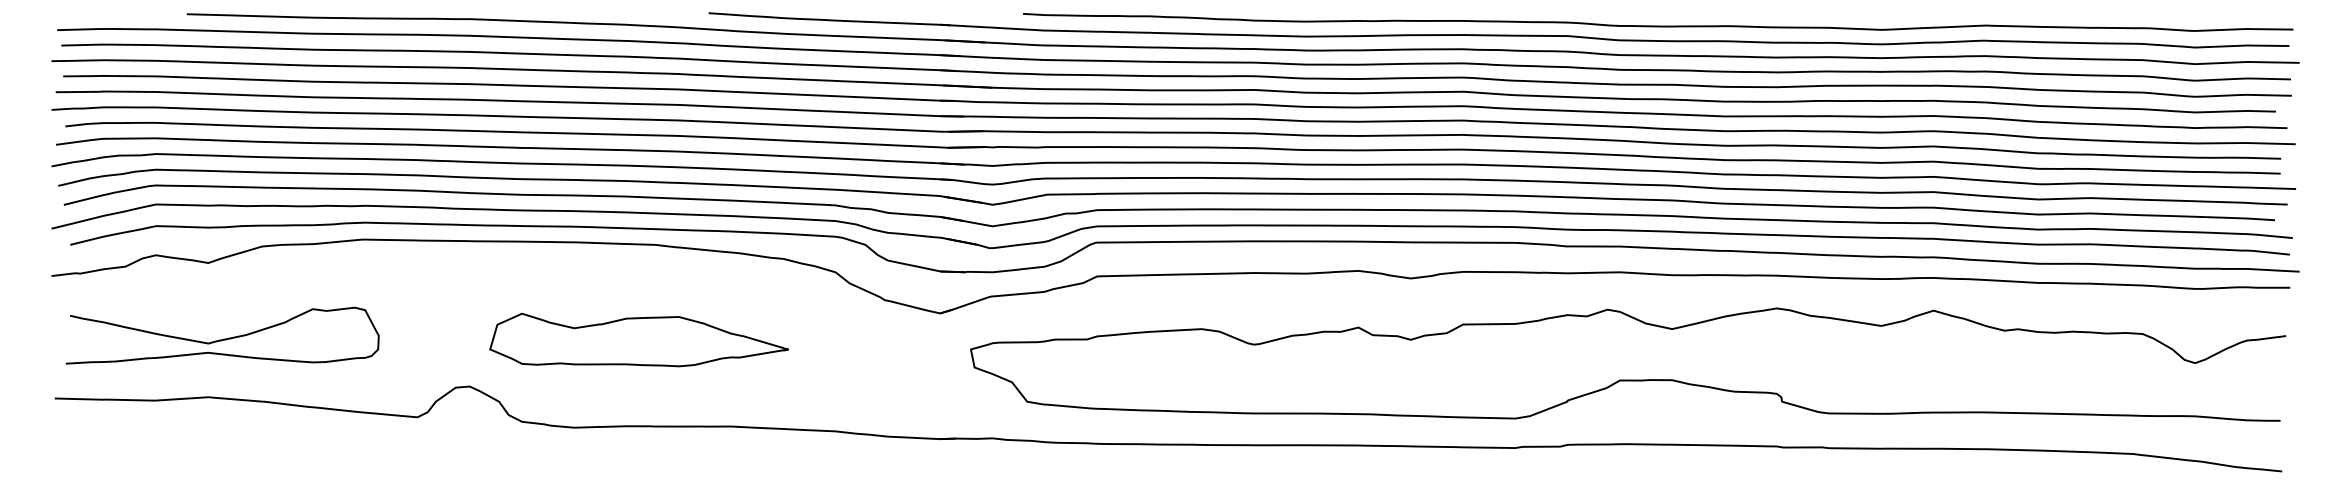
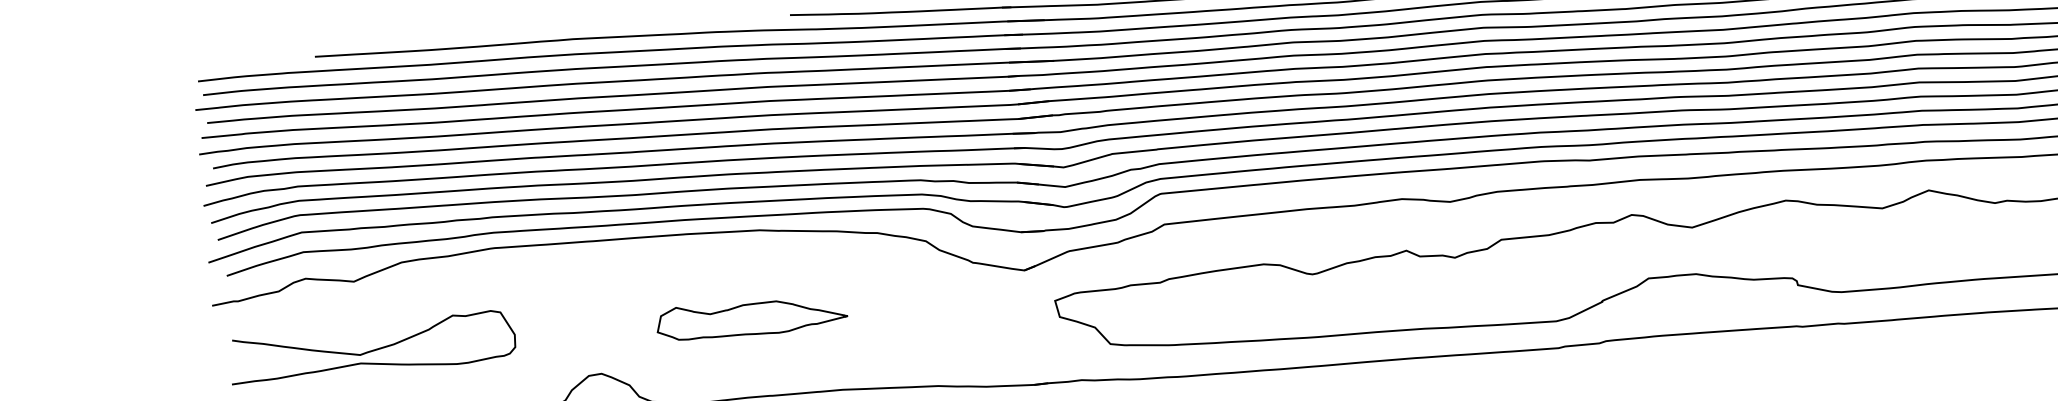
part: (638, 339) -> (751, 317), size x0.7

